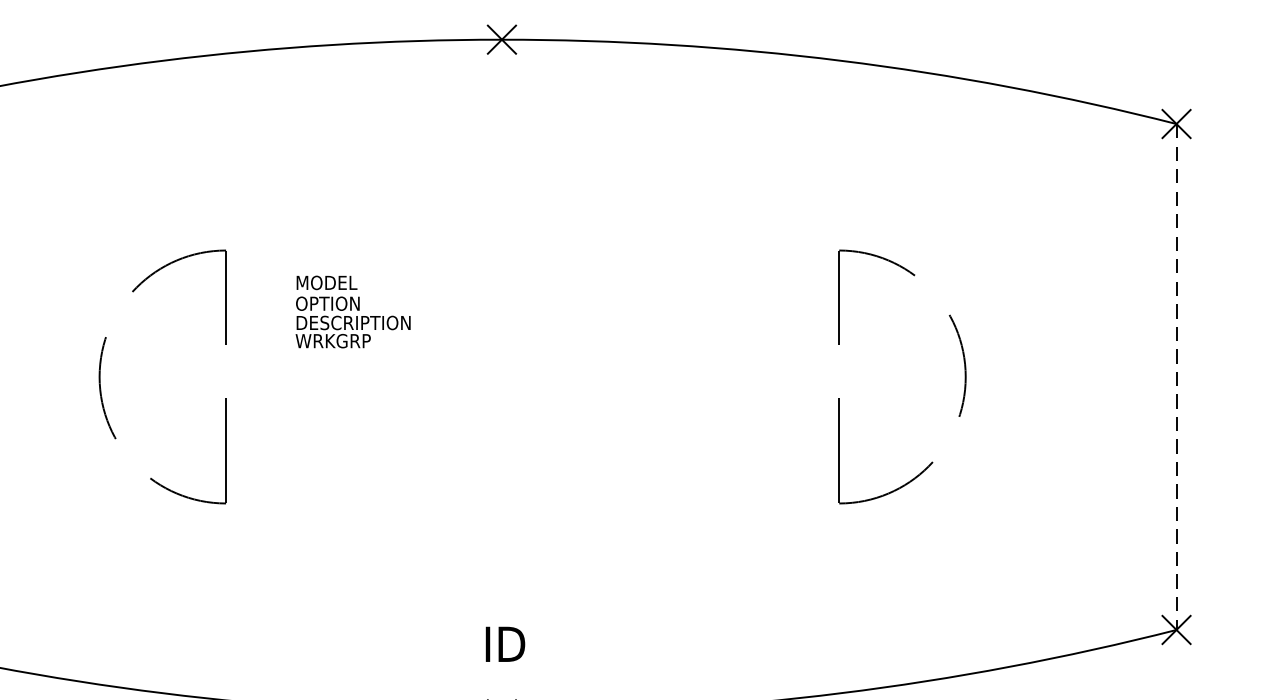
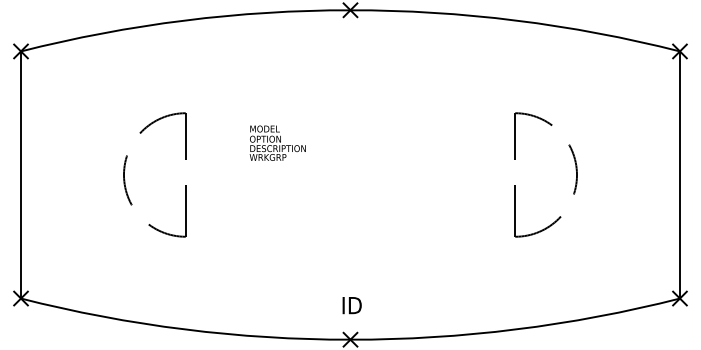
part: (102, 367) -> (125, 170), moved
line: (1175, 375) -> (679, 174), dashed -> solid

